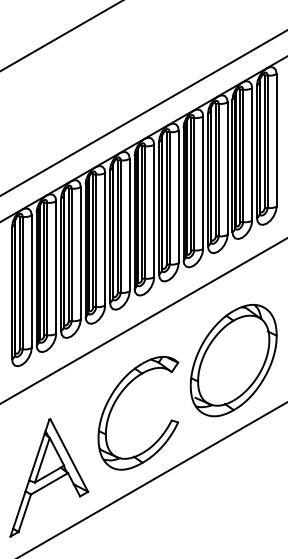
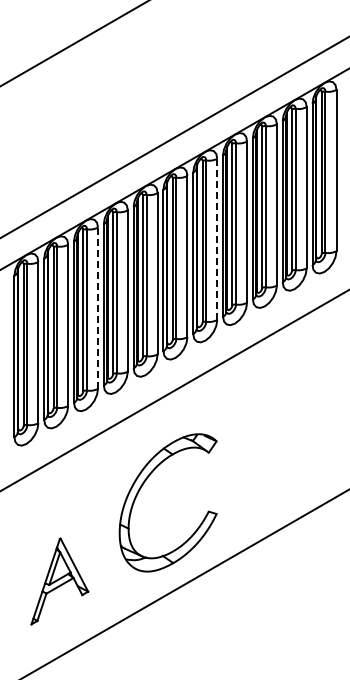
line: (178, 196) -> (217, 239), solid -> dashed
line: (81, 253) -> (98, 308), solid -> dashed
part: (233, 360) -> (284, 438), removed
part: (49, 477) -> (59, 581), size x0.6

